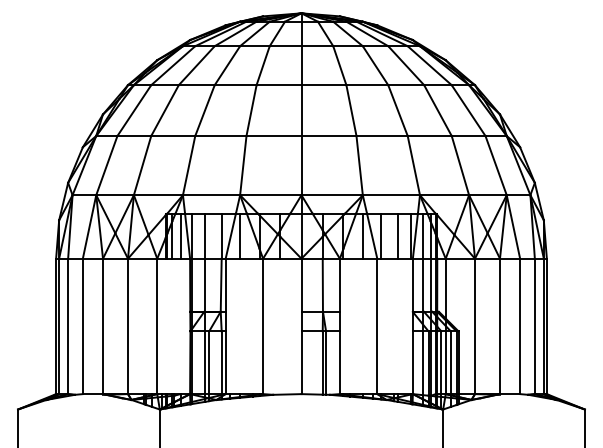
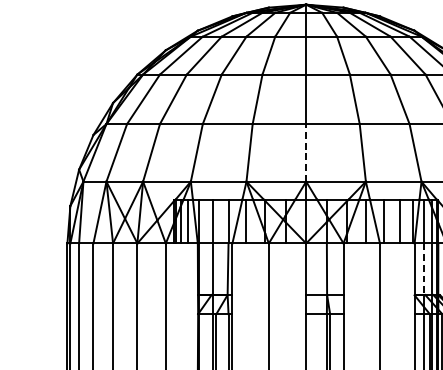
line: (301, 165) -> (306, 152), solid -> dashed
line: (422, 285) -> (423, 269), solid -> dashed

